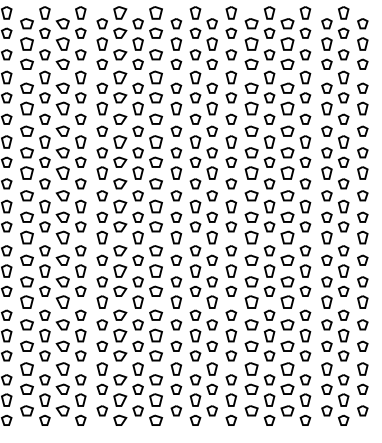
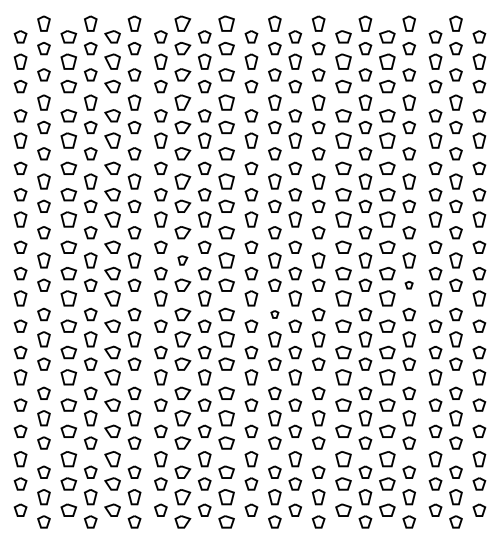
part: (119, 206) -> (182, 260), size x0.6
part: (304, 226) -> (408, 284), size x0.6
part: (195, 250) -> (274, 314), size x0.6

